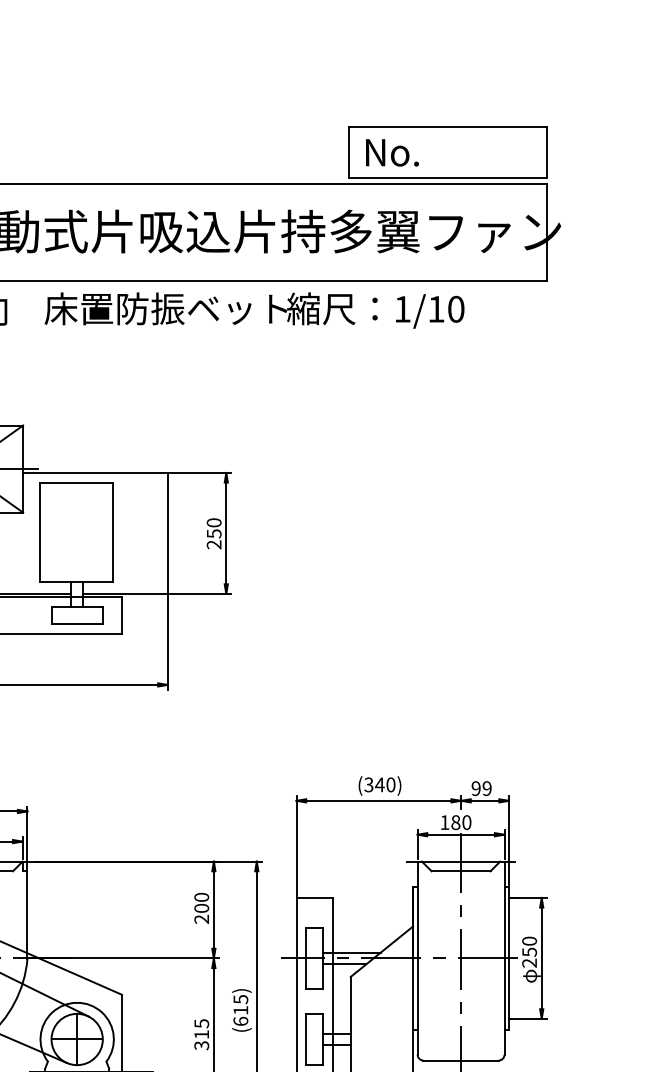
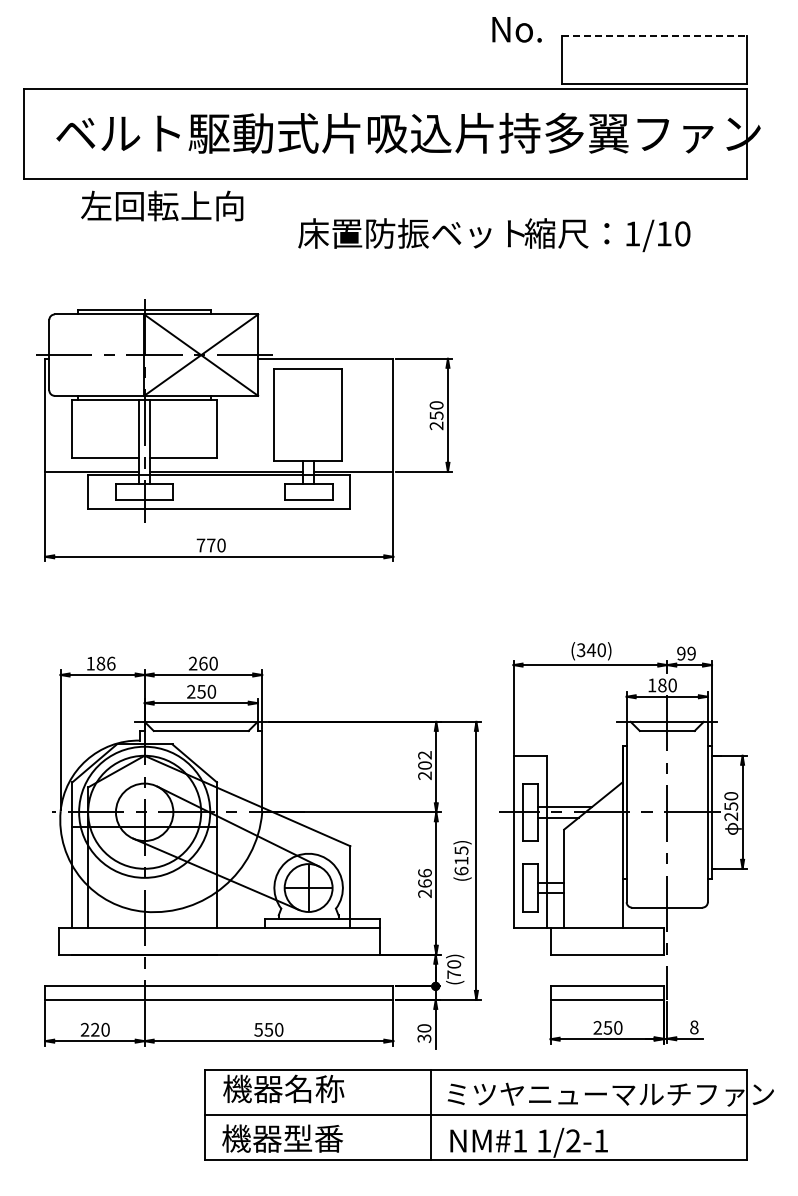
line: (447, 126) -> (654, 35), solid -> dashed
text: (391, 152) -> (516, 29), moved
text: (254, 310) -> (494, 235), moved
text: (201, 897) -> (424, 755), 200 -> 202
text: (201, 1034) -> (424, 883), 315 -> 266

